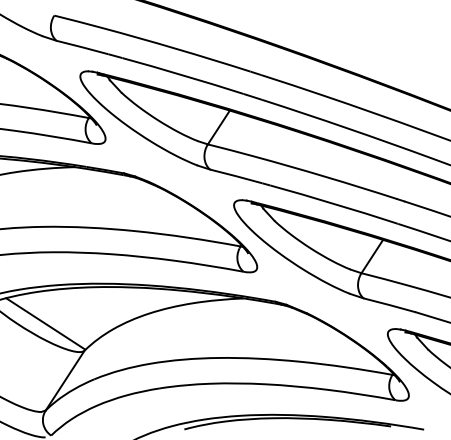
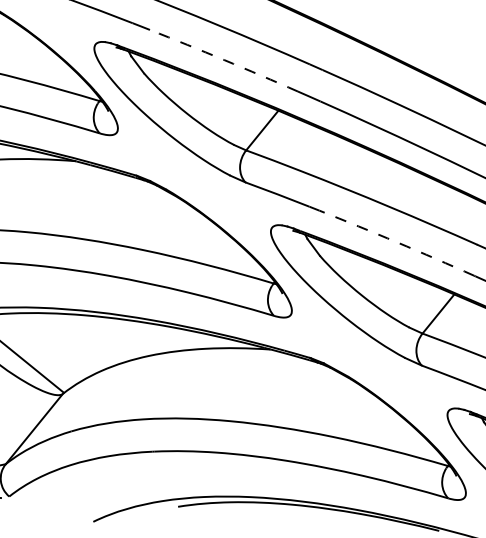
arc: (183, 75) -> (224, 60), solid -> dashed
arc: (334, 203) -> (397, 241), solid -> dashed

